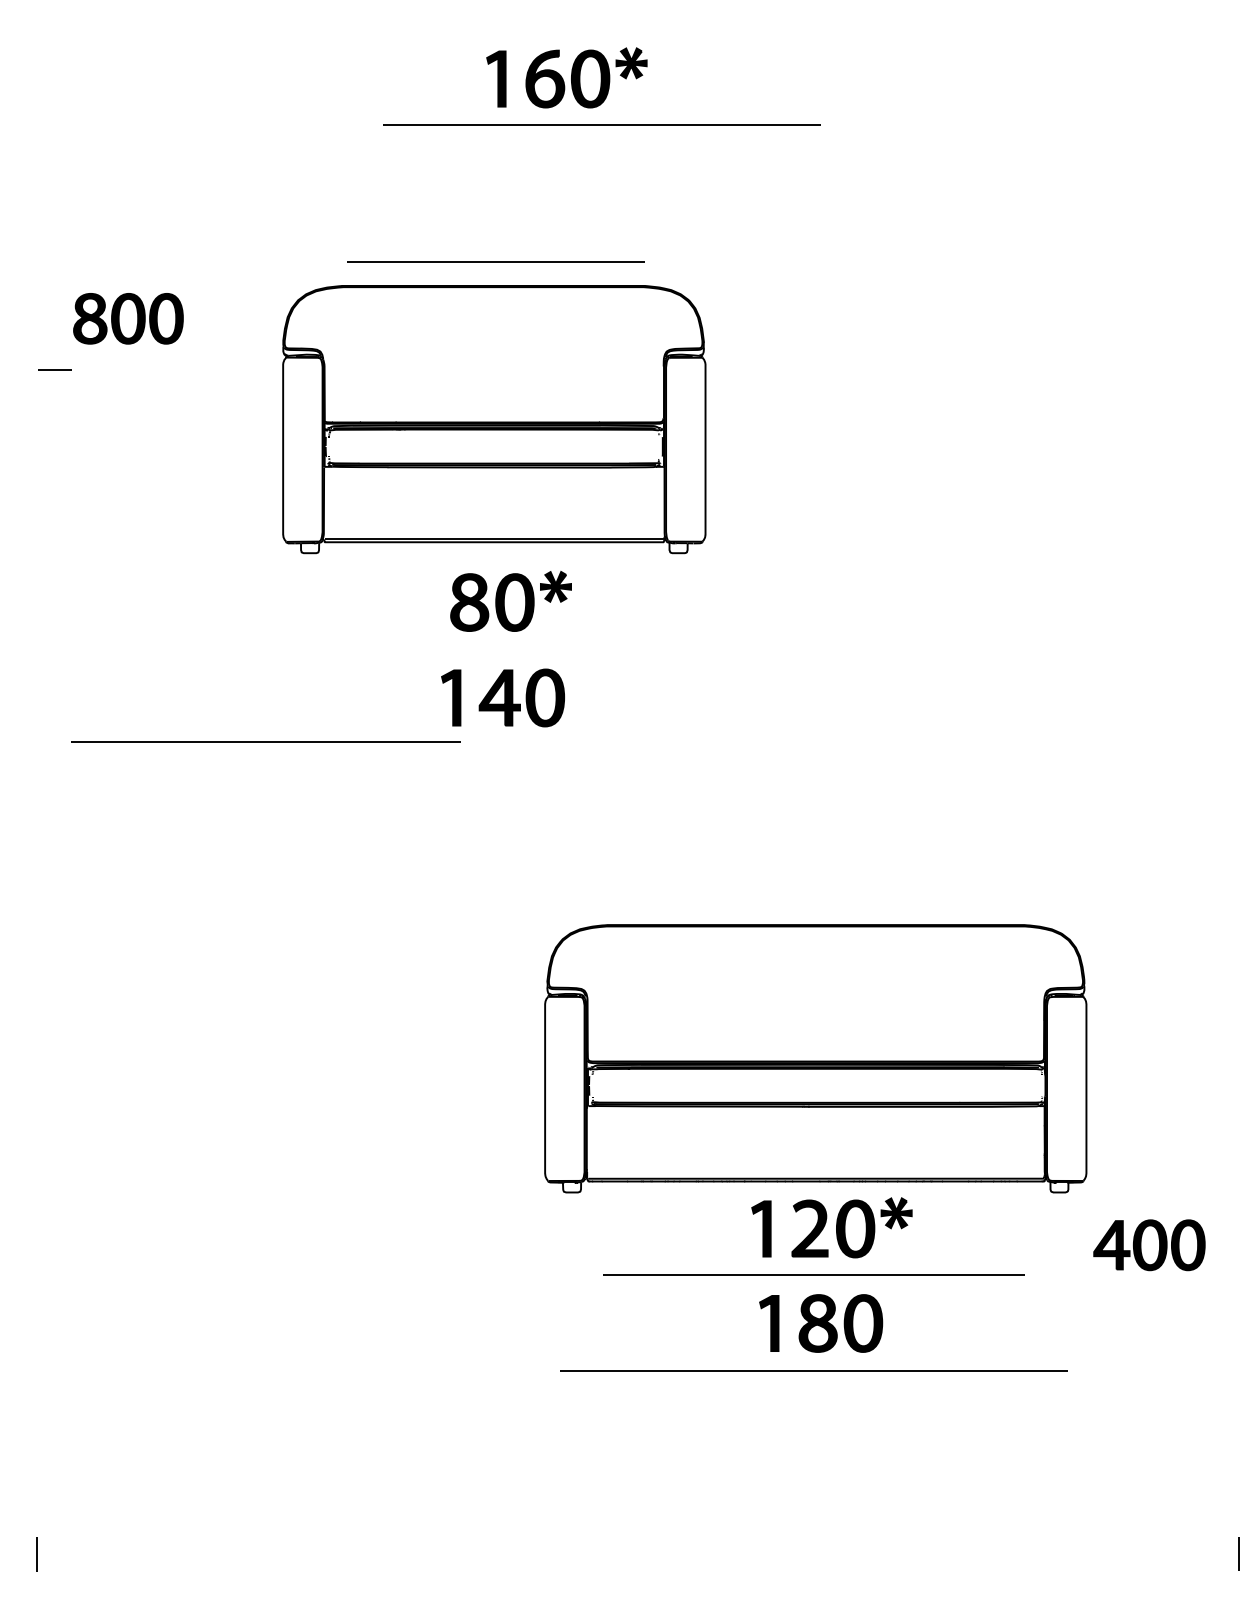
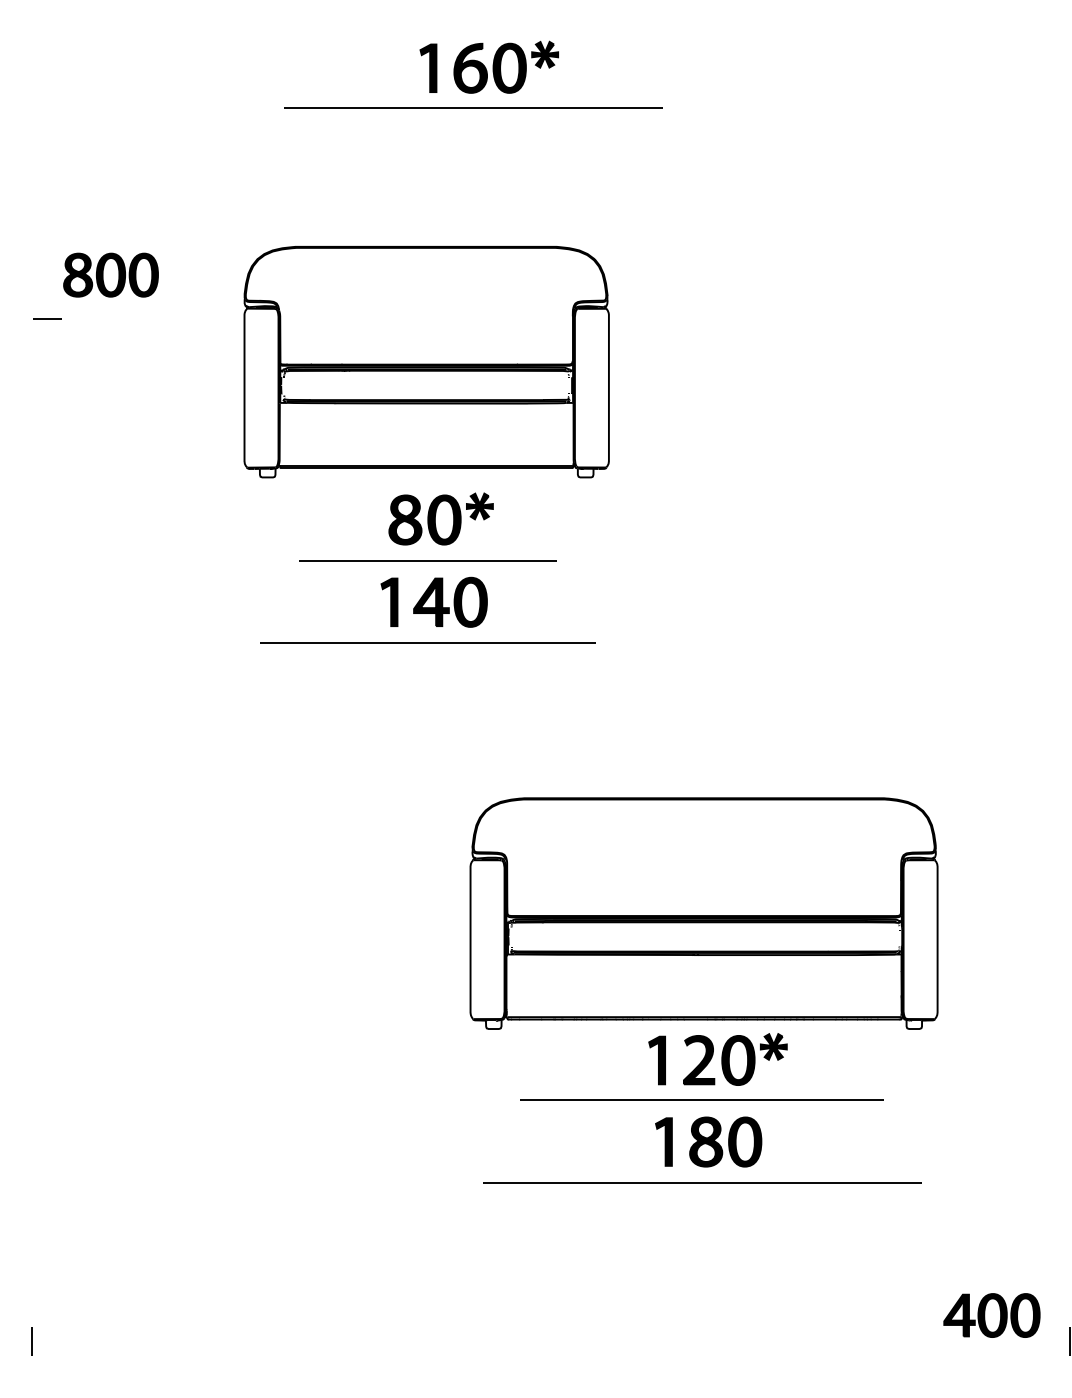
line: (601, 124) -> (473, 107), moved
line: (495, 261) -> (427, 560), moved
line: (265, 741) -> (427, 642), moved
part: (1148, 1245) -> (991, 1315), moved

